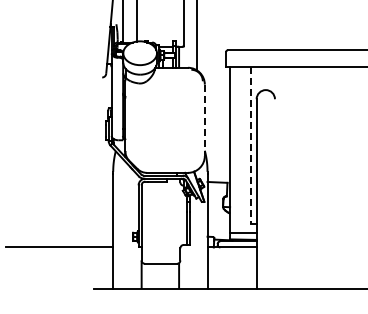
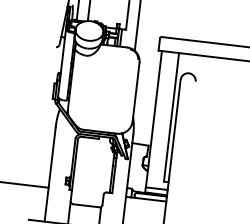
line: (204, 120) -> (135, 92), dashed -> solid
line: (250, 146) -> (171, 118), dashed -> solid

